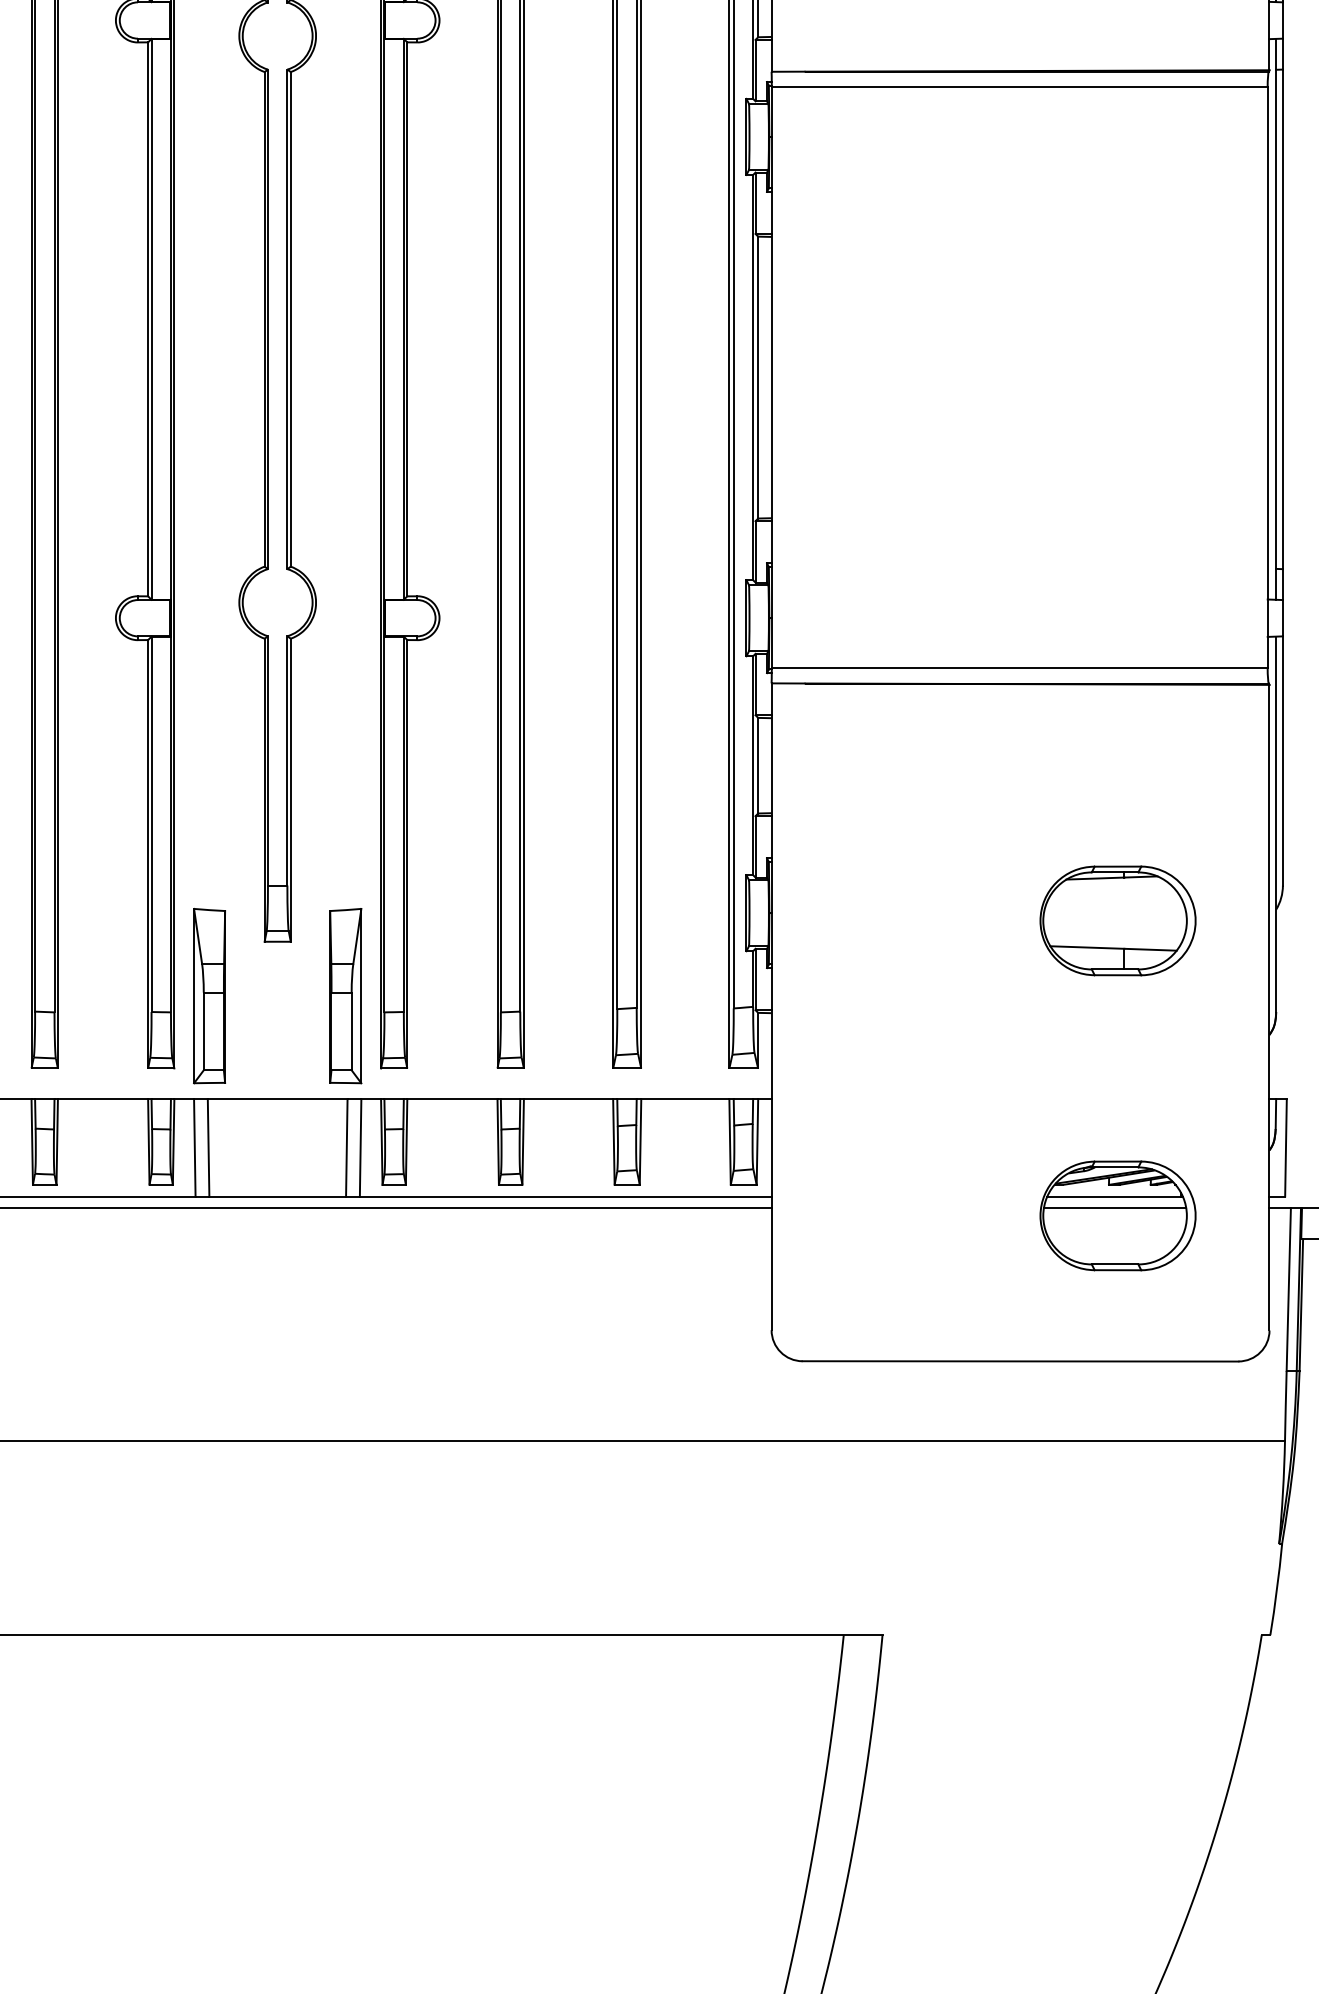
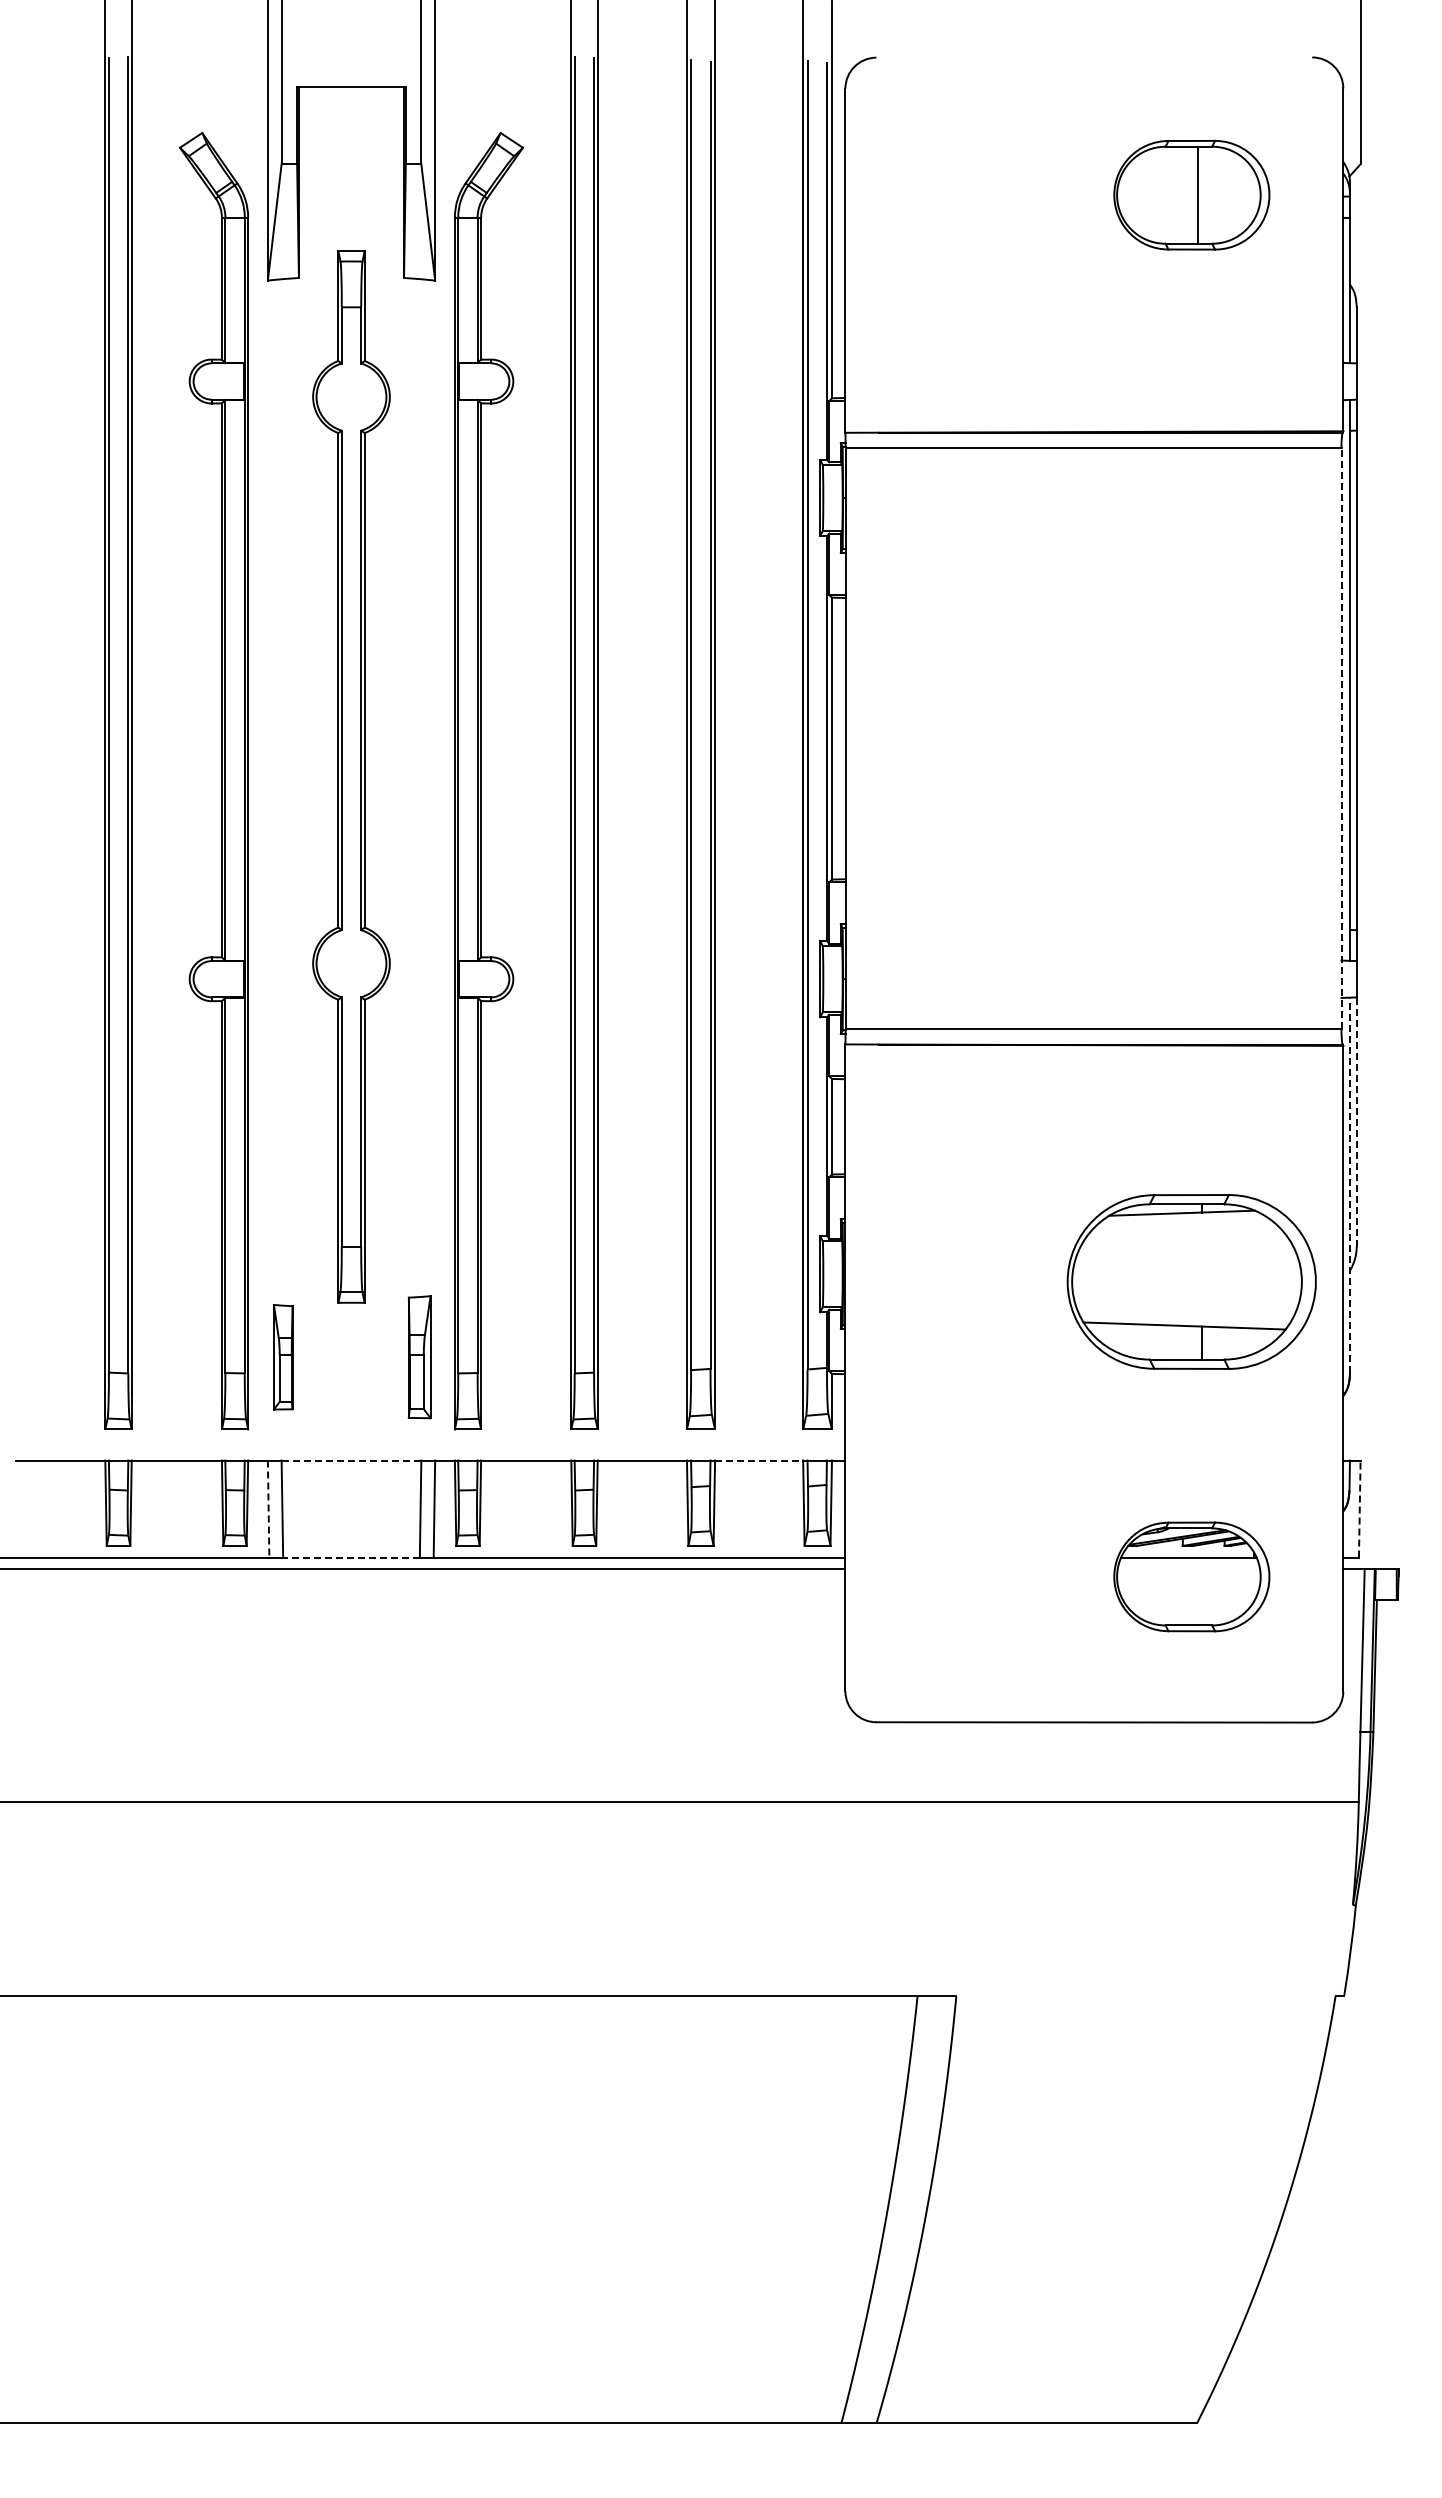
line: (1267, 377) -> (1341, 738), solid -> dashed
line: (1282, 761) -> (1356, 1122), solid -> dashed
line: (1275, 824) -> (1349, 1185), solid -> dashed
part: (1117, 920) -> (1191, 1281), size x1.6
part: (208, 996) -> (282, 1357), size x0.6
part: (345, 996) -> (419, 1357), size x0.7
line: (277, 1099) -> (351, 1460), solid -> dashed
line: (685, 1099) -> (759, 1460), solid -> dashed
line: (194, 1148) -> (268, 1509), solid -> dashed
line: (1285, 1148) -> (1359, 1509), solid -> dashed
line: (277, 1196) -> (351, 1557), solid -> dashed
line: (1114, 1208) -> (1188, 1569), removed

